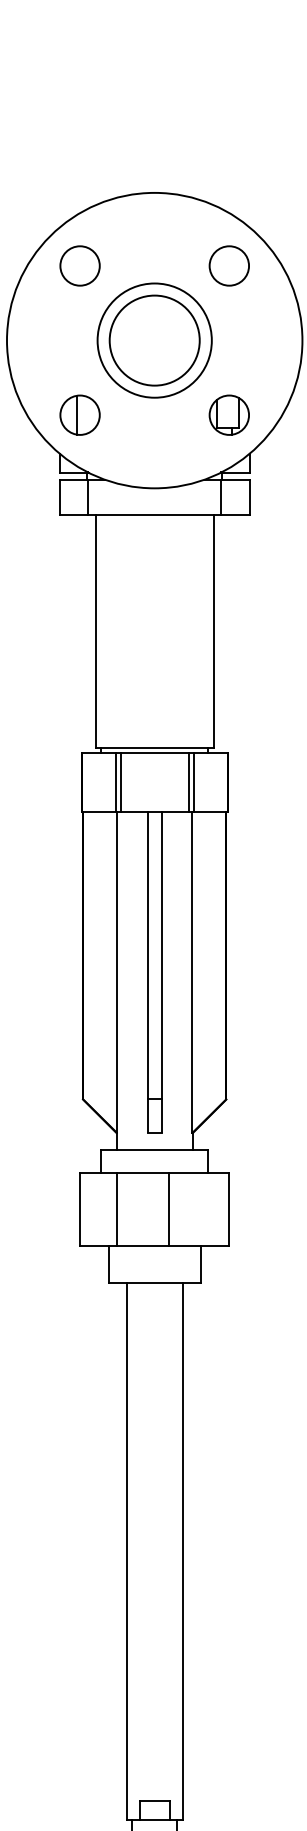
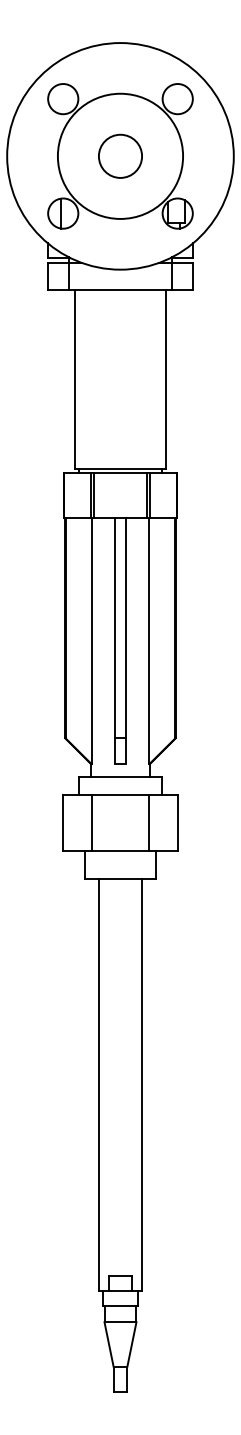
circle: (154, 339) -> (120, 155), size x0.62
circle: (154, 339) -> (120, 155), size x1.43
line: (169, 1208) -> (149, 822), moved

